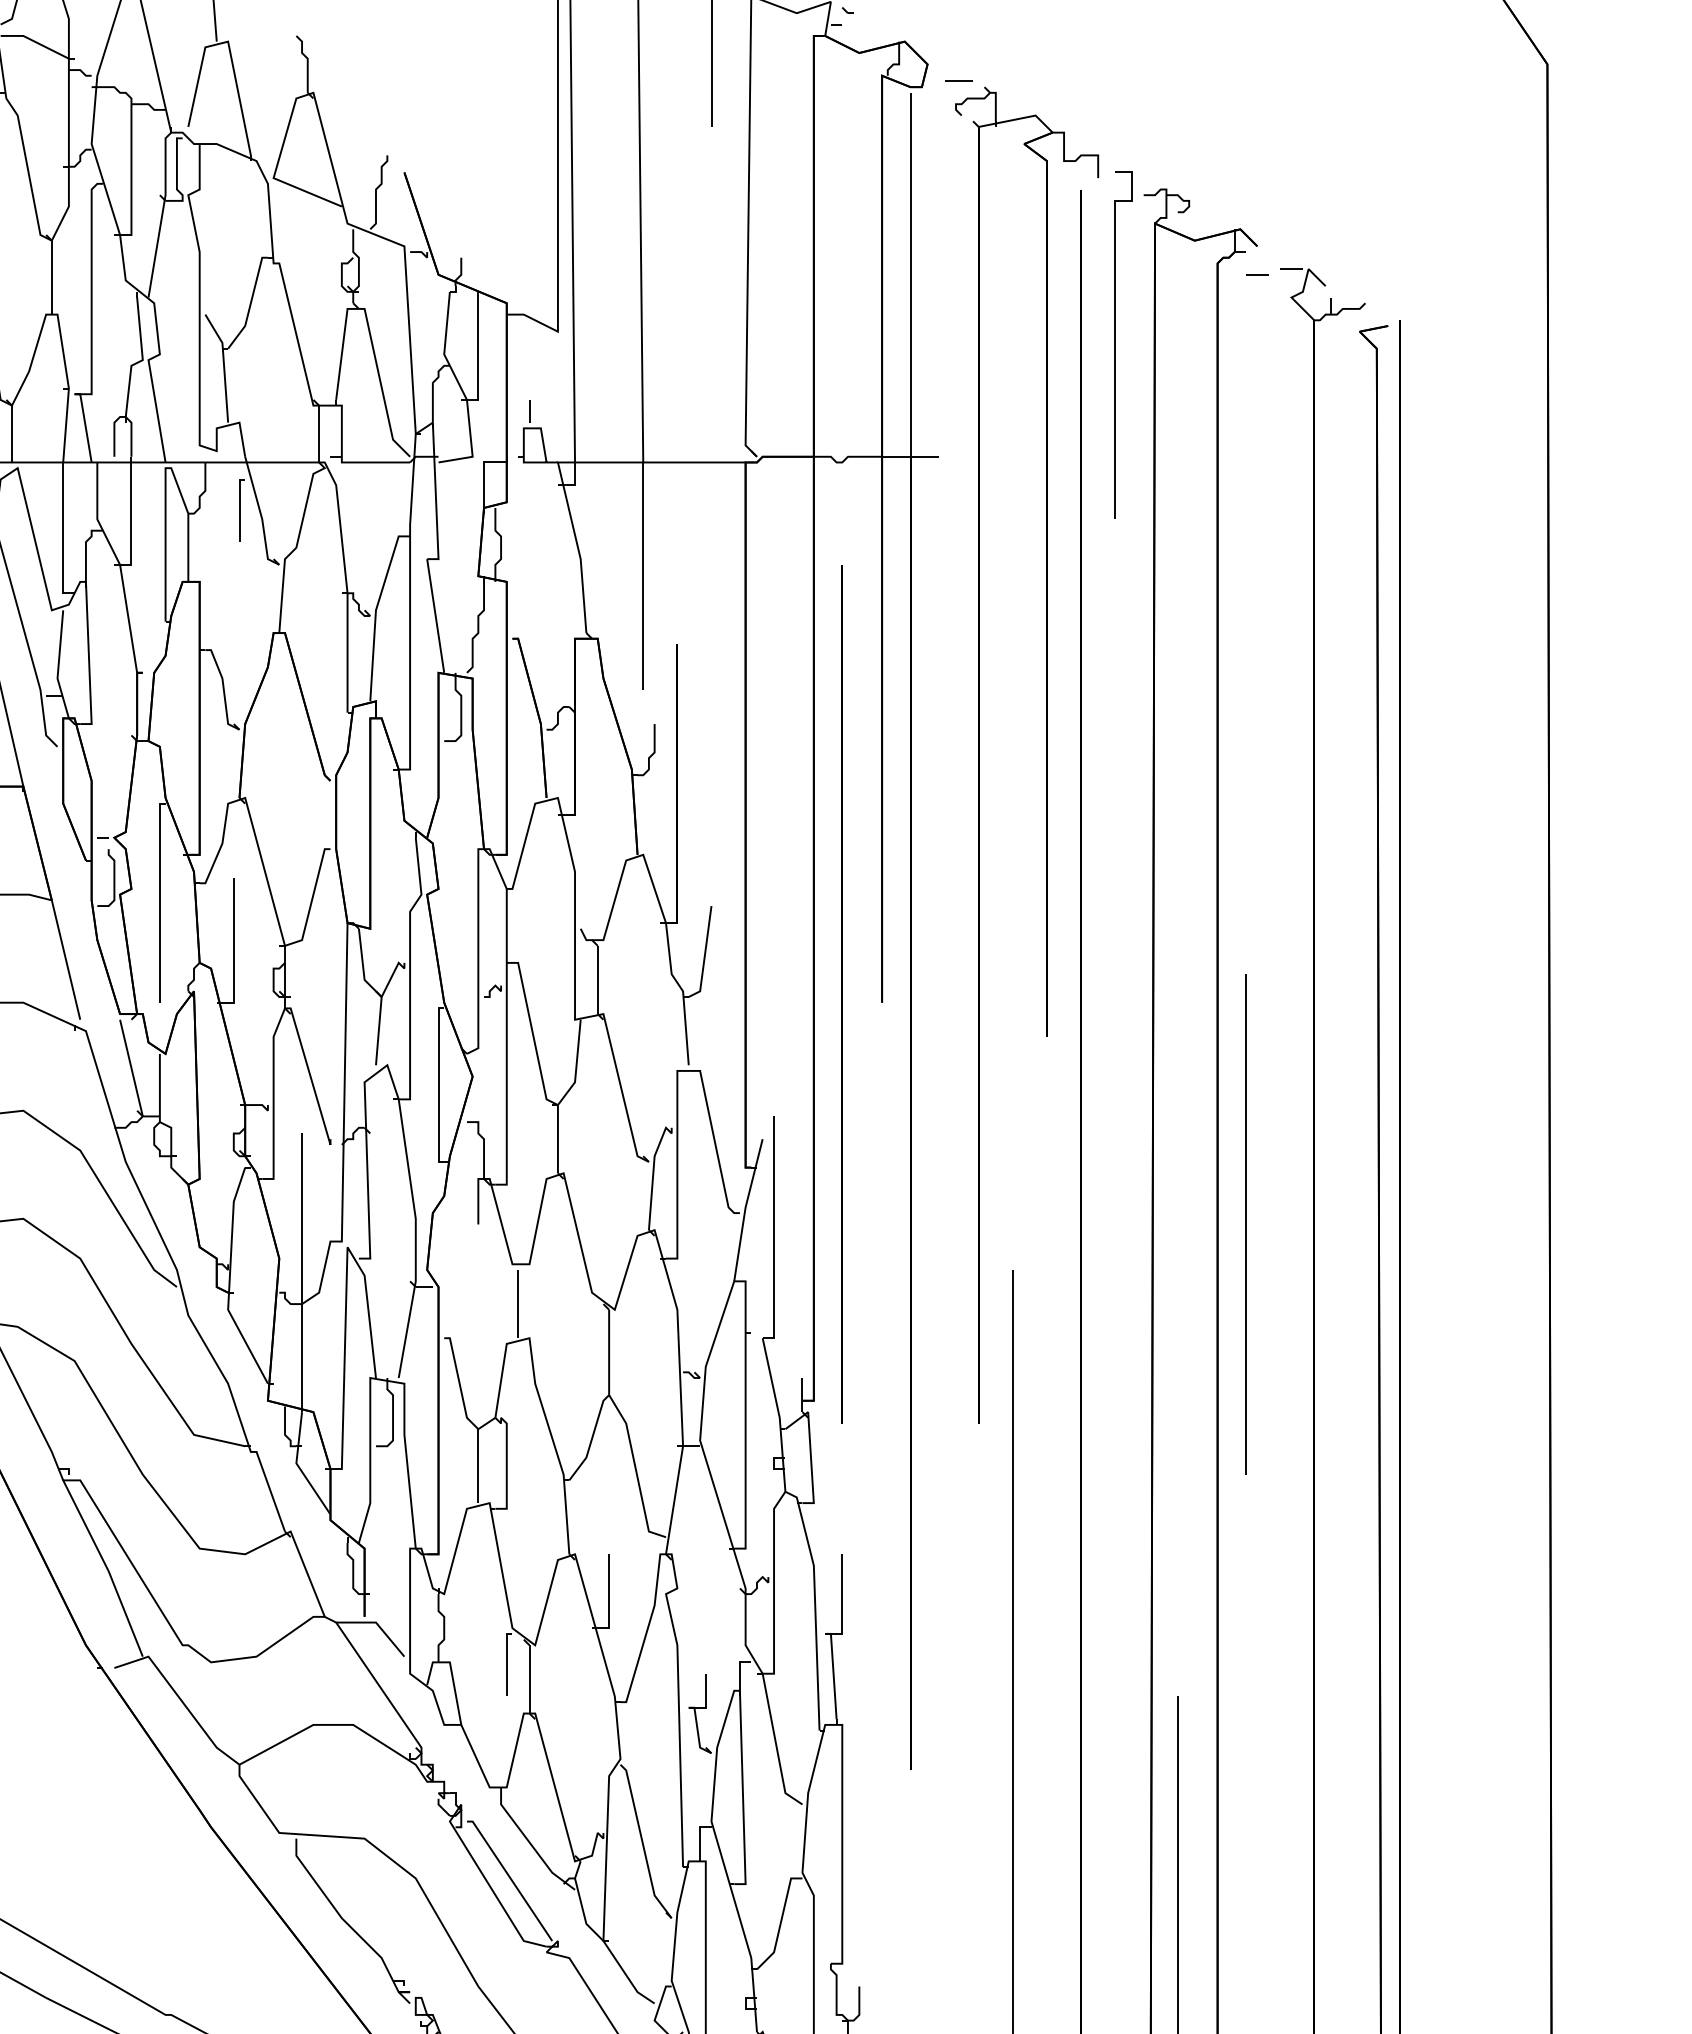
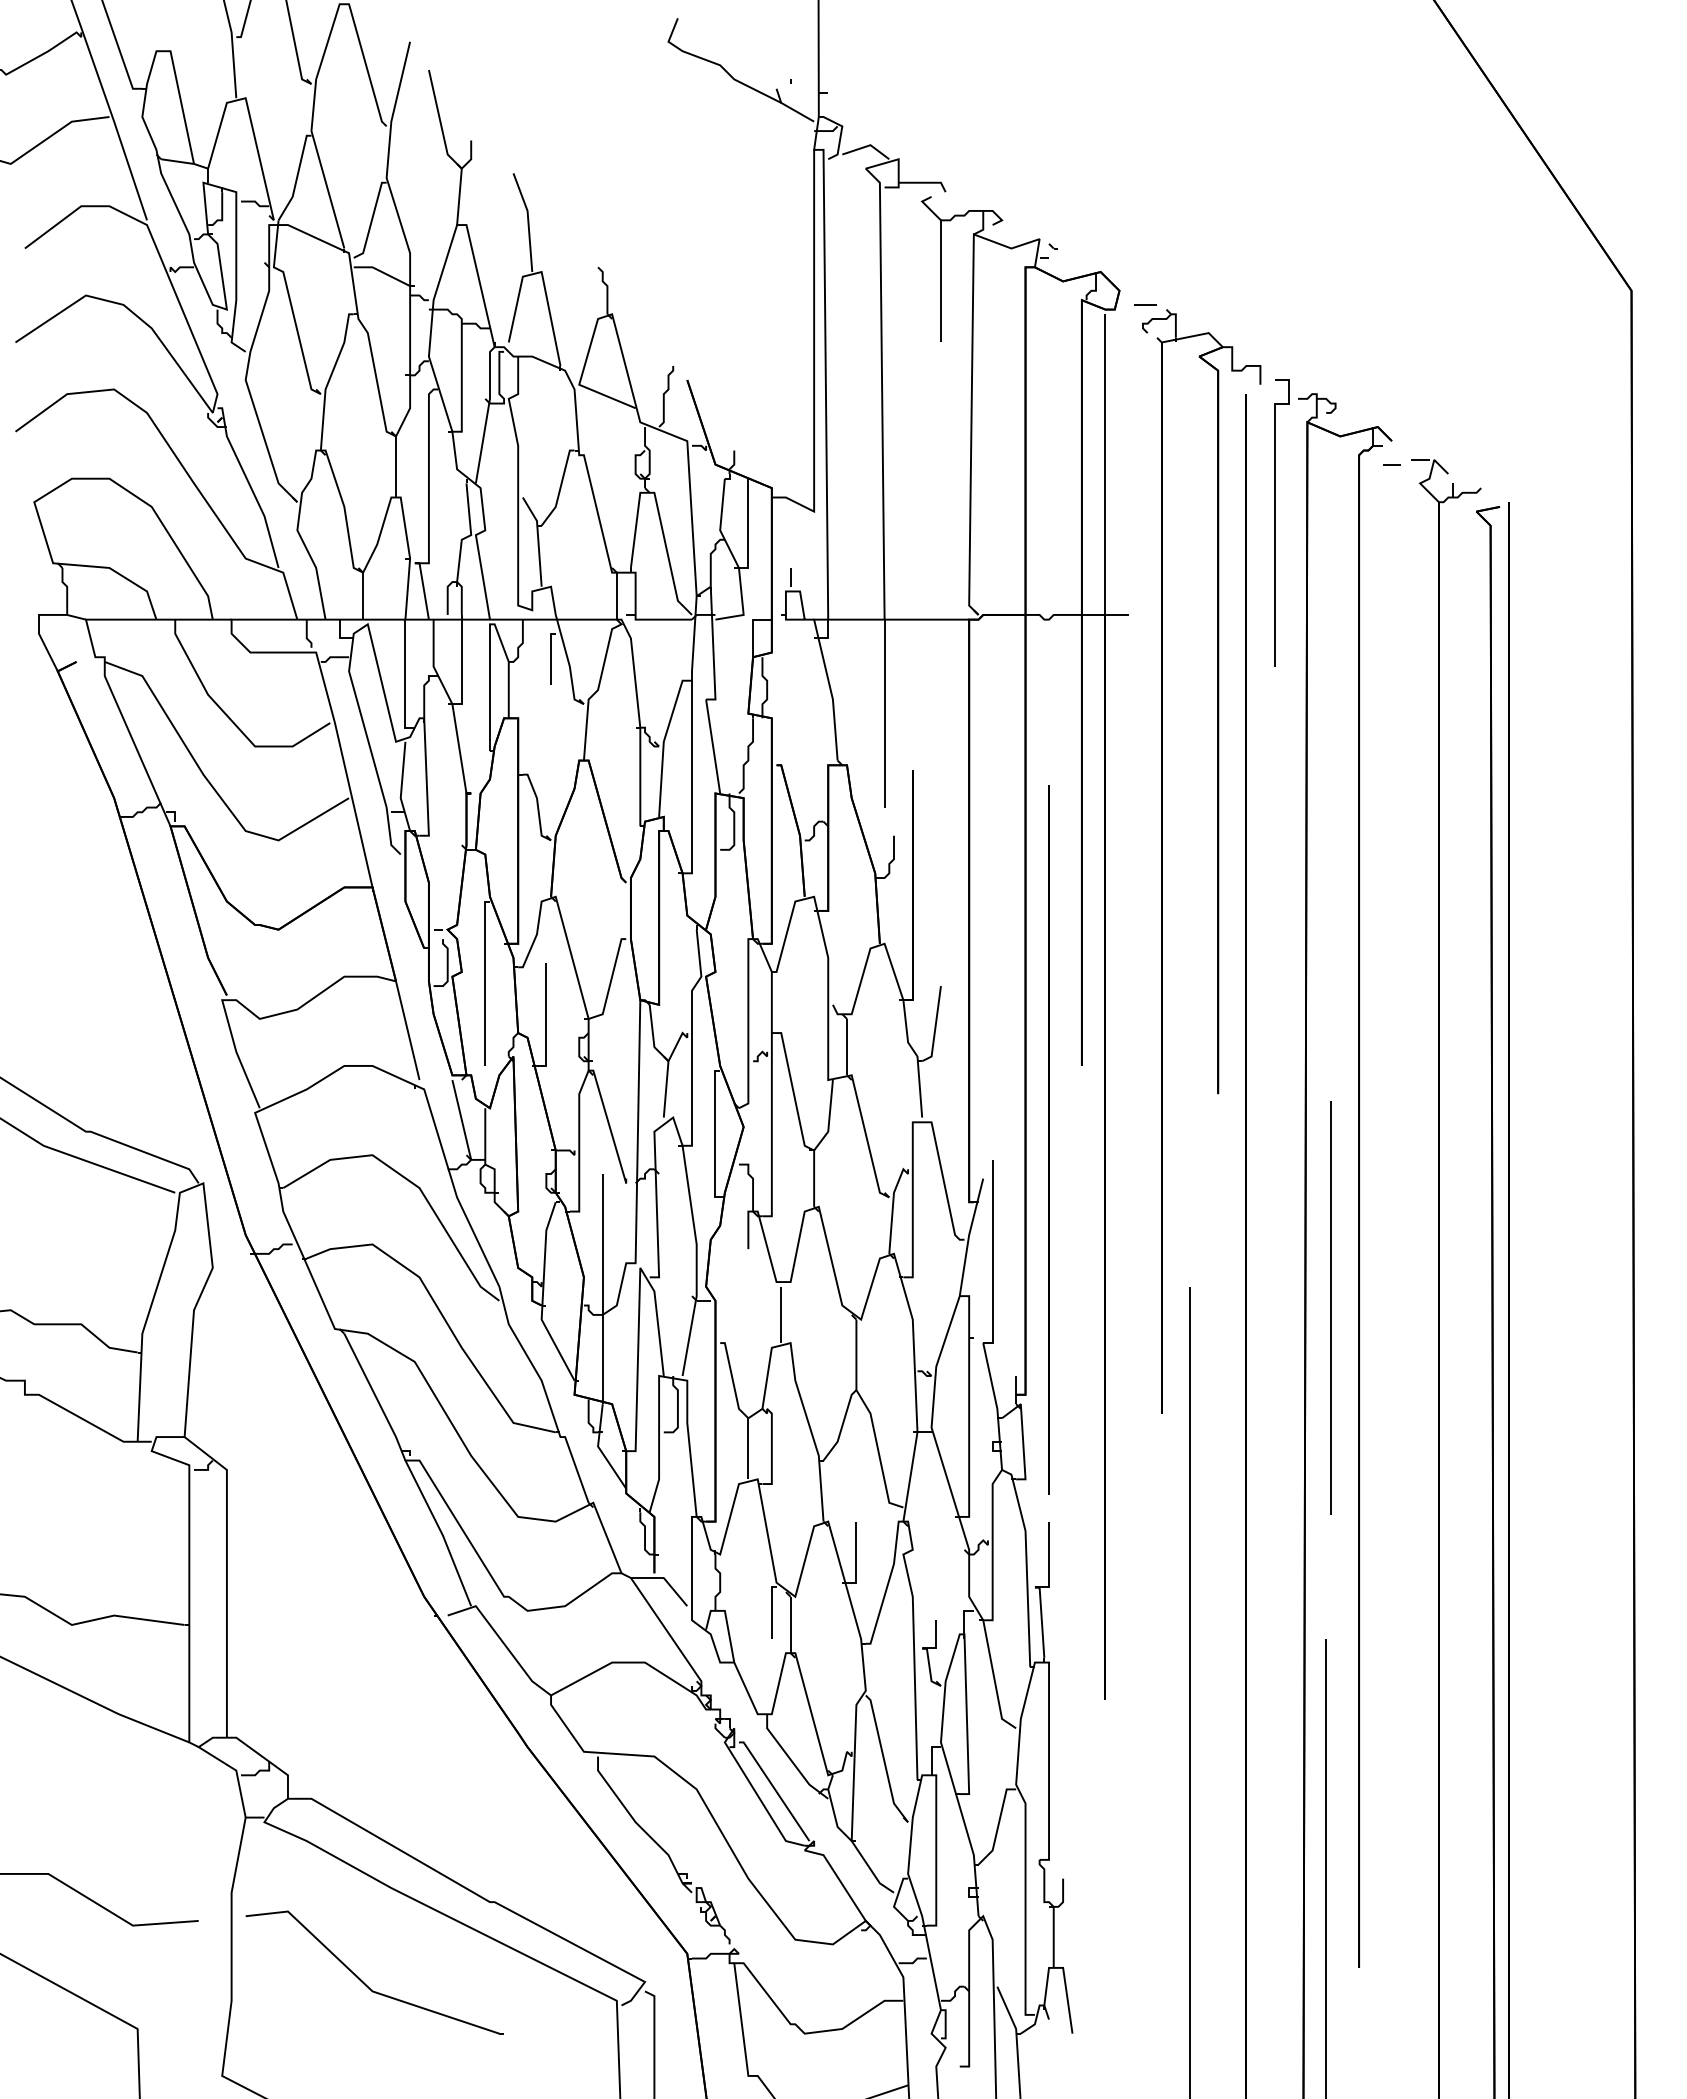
line: (841, 993) -> (1048, 1139), moved
line: (1245, 1223) -> (1330, 1307), moved

